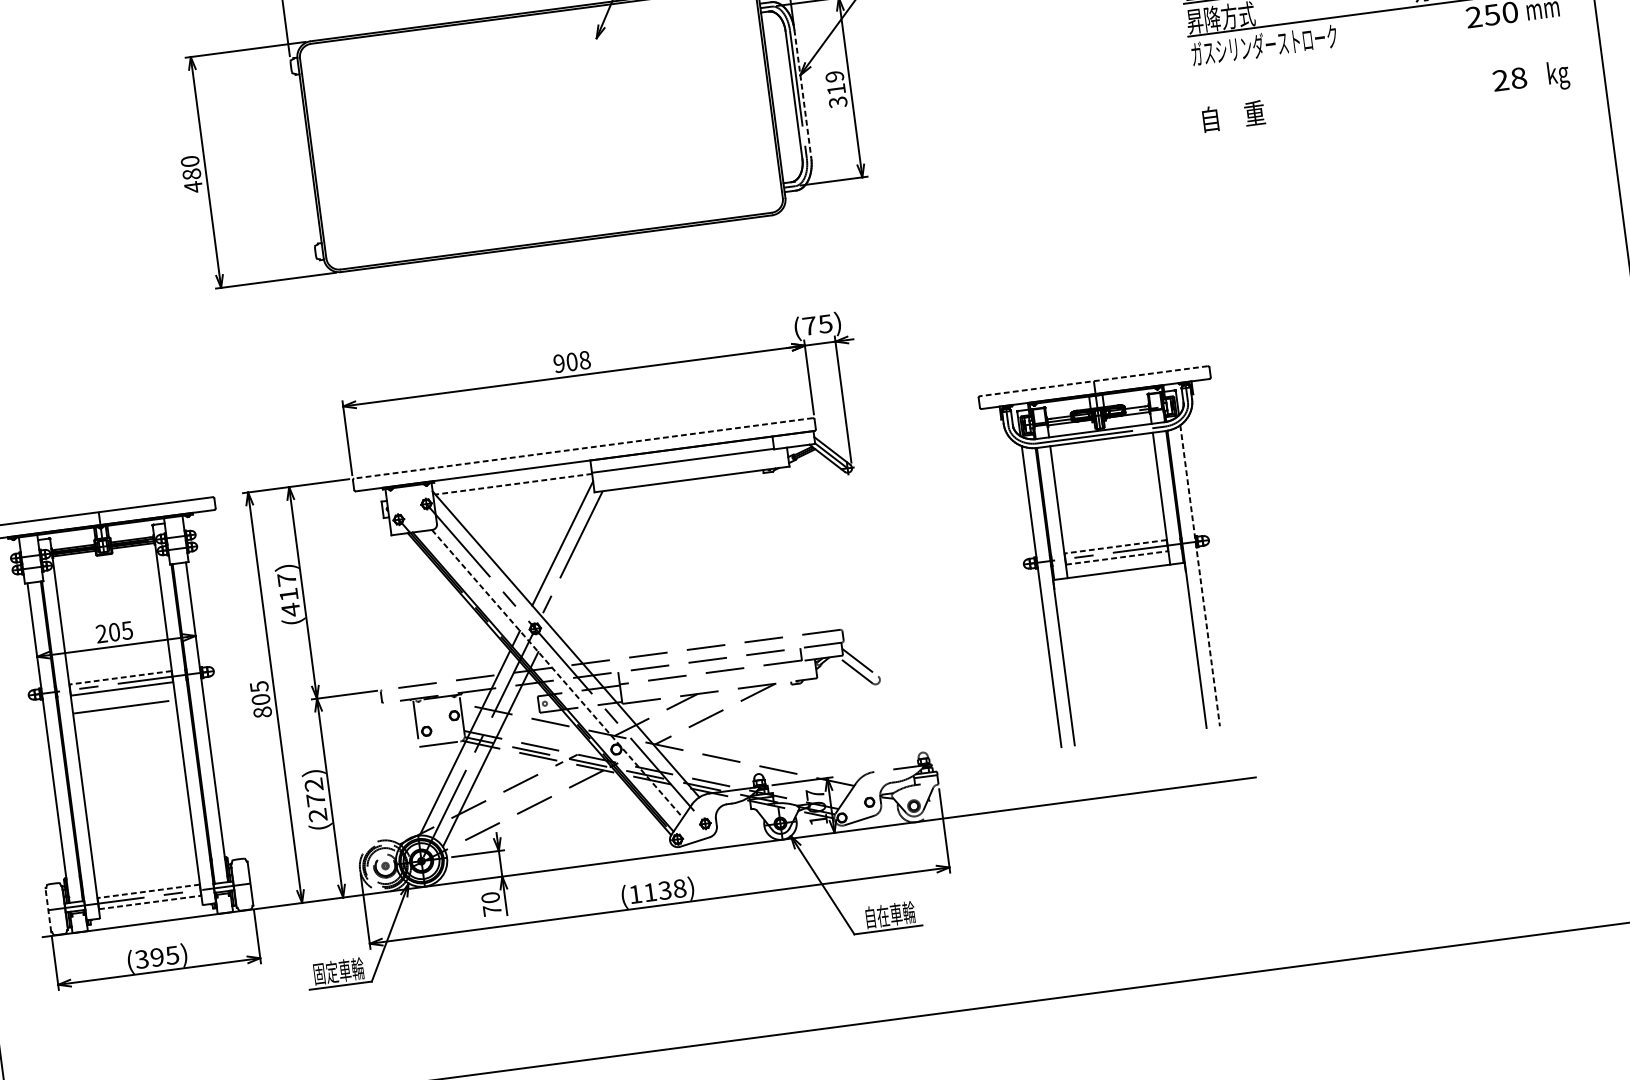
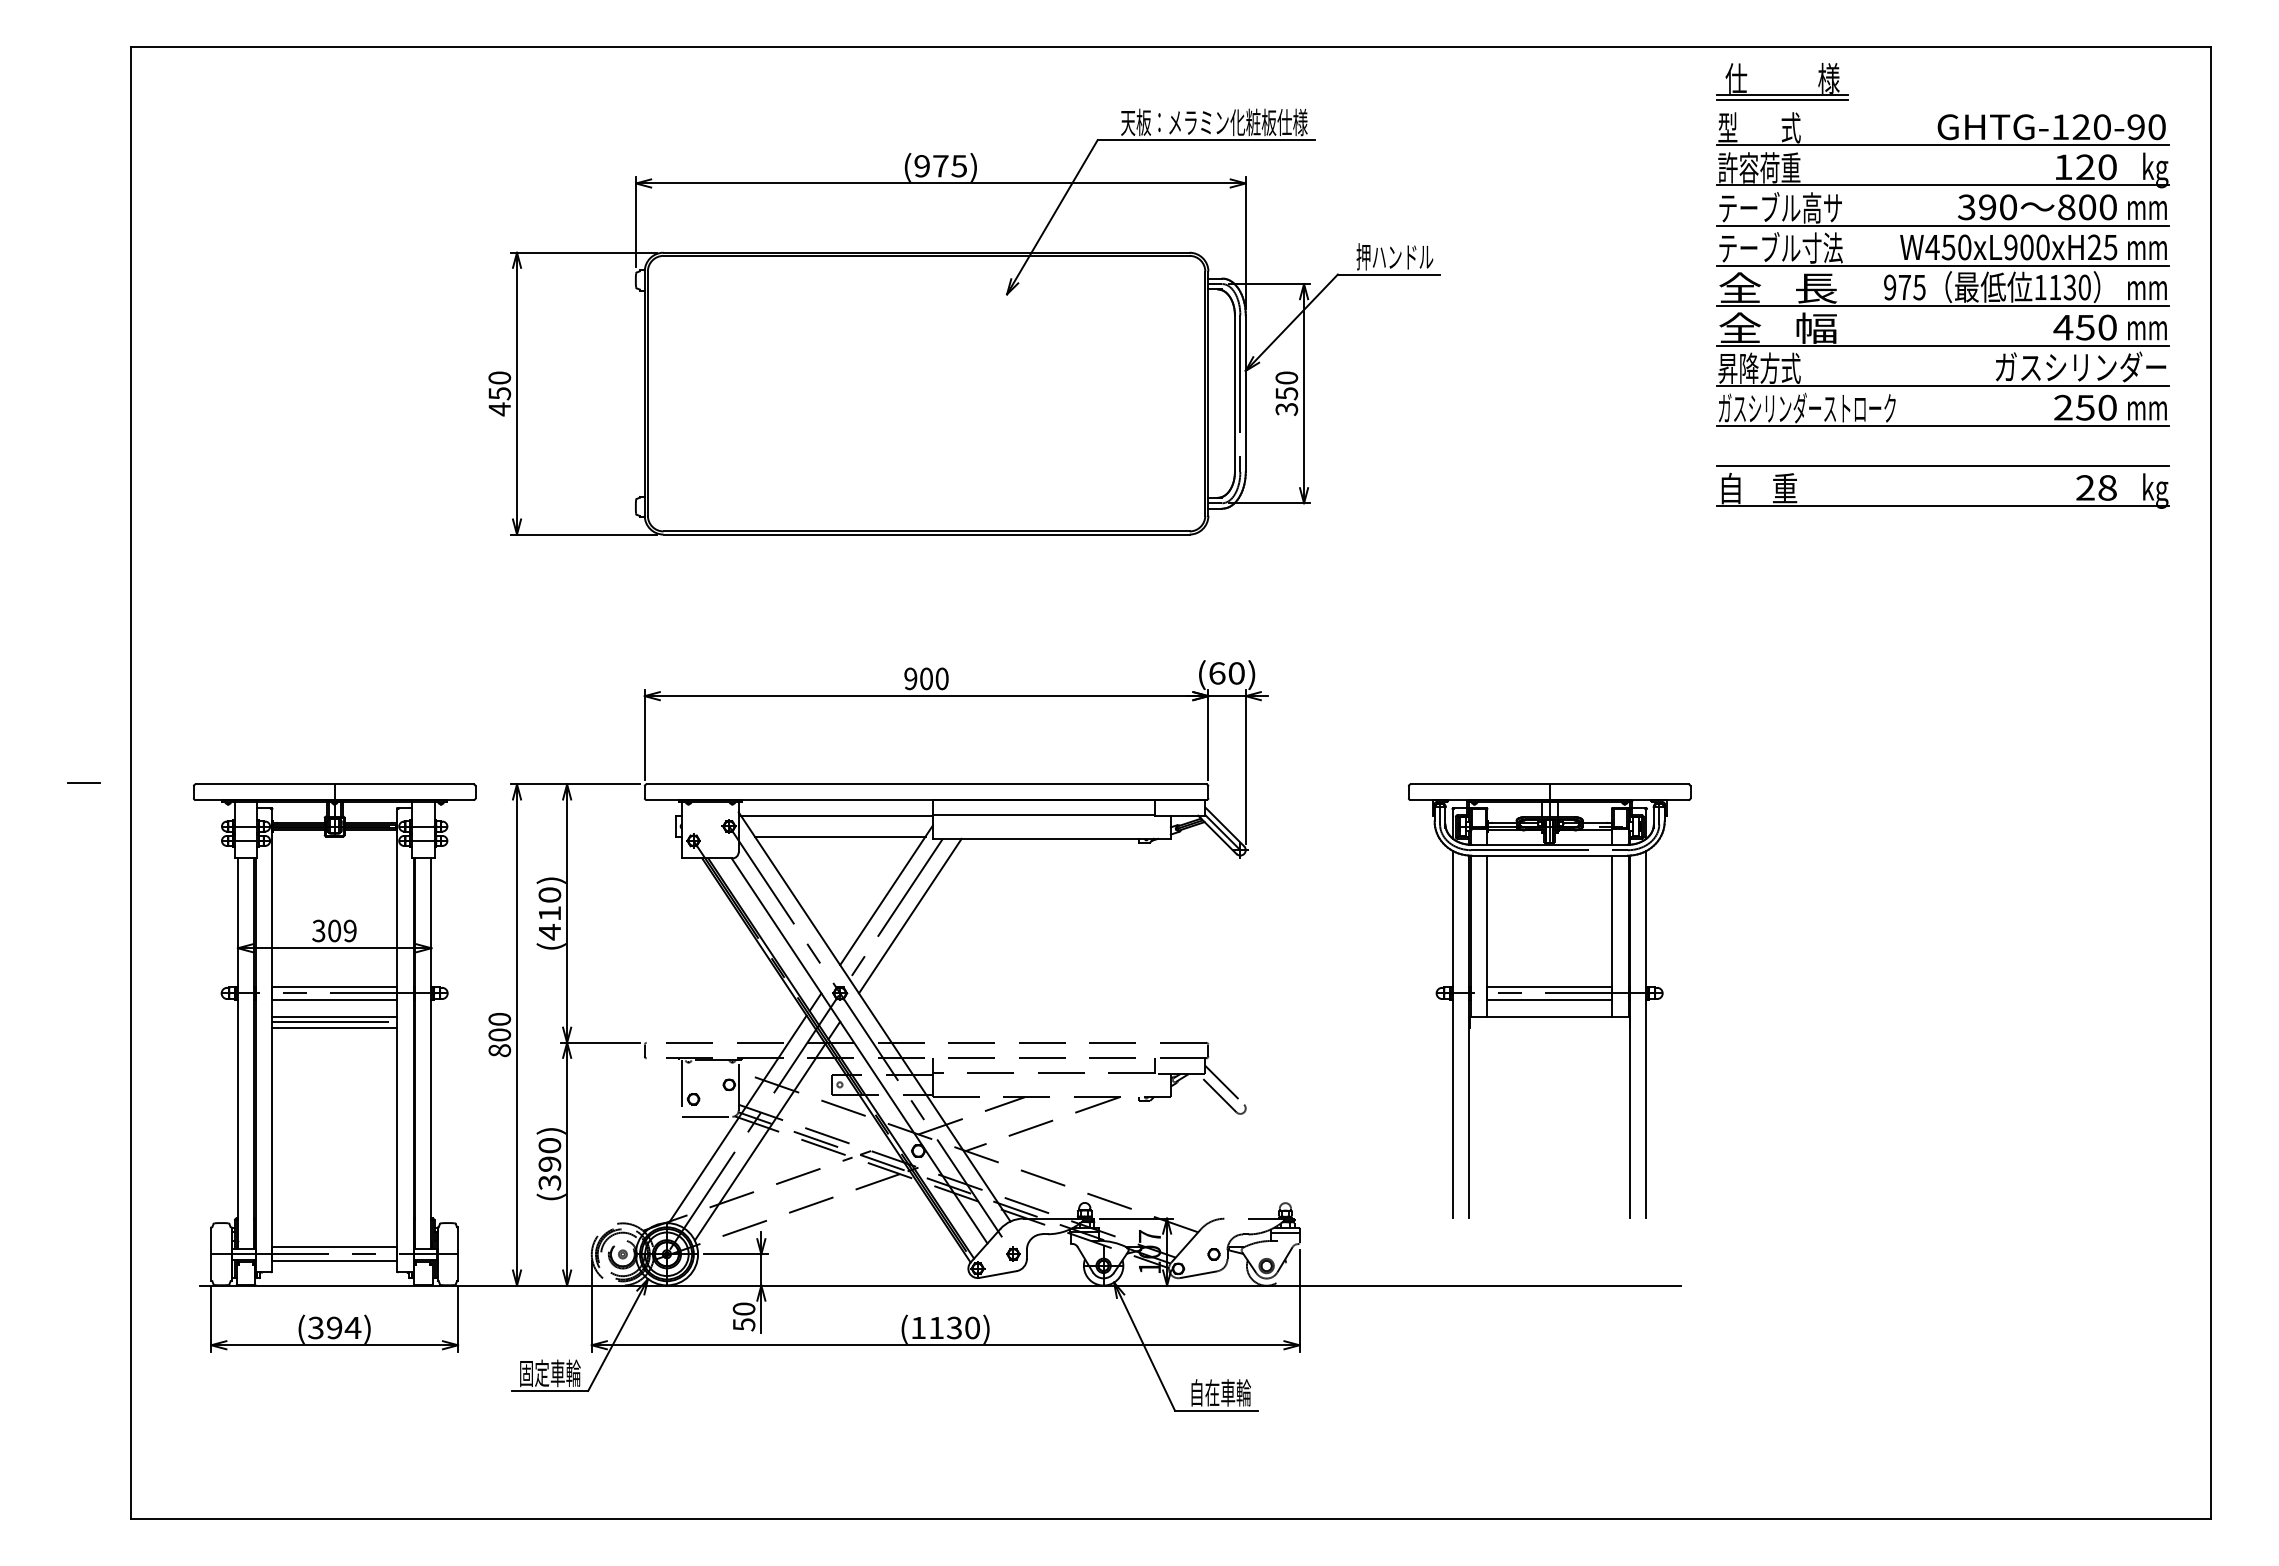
line: (1376, 44) -> (1942, 425), added
line: (1381, 78) -> (1942, 466), added
text: (835, 82) -> (1286, 385), 319 -> 350
line: (802, 94) -> (1245, 394), dashed -> solid
line: (1385, 111) -> (1942, 506), added
text: (191, 174) -> (499, 393), 480 -> 450
text: (817, 325) -> (1226, 673), (75) -> (60)
text: (584, 359) -> (941, 678), 908 -> 900
line: (1093, 381) -> (1549, 784), dashed -> solid
line: (583, 448) -> (926, 784), dashed -> solid
line: (514, 484) -> (837, 816), dashed -> solid
line: (517, 500) -> (839, 836), added
line: (1115, 546) -> (1549, 986), dashed -> solid
line: (583, 557) -> (909, 915), added
line: (1117, 558) -> (1550, 1000), dashed -> solid
line: (1200, 575) -> (1646, 1034), dashed -> solid
text: (286, 579) -> (549, 894), (417) -> (410)
text: (114, 631) -> (334, 930), 205 -> 309
line: (557, 674) -> (859, 1051), dashed -> solid
line: (120, 677) -> (334, 986), dashed -> solid
text: (259, 686) -> (499, 1019), 805 -> 800
line: (123, 702) -> (334, 1016), added
line: (124, 711) -> (334, 1027), added
text: (315, 800) -> (549, 1164), (272) -> (390)
text: (679, 889) -> (972, 1328), (1138) -> (1130)
line: (148, 891) -> (334, 1247), dashed -> solid
line: (150, 902) -> (335, 1260), dashed -> solid
line: (48, 910) -> (211, 1254), dashed -> solid
text: (492, 910) -> (744, 1324), 70 -> 50
text: (172, 955) -> (352, 1328), (395) -> (394)

